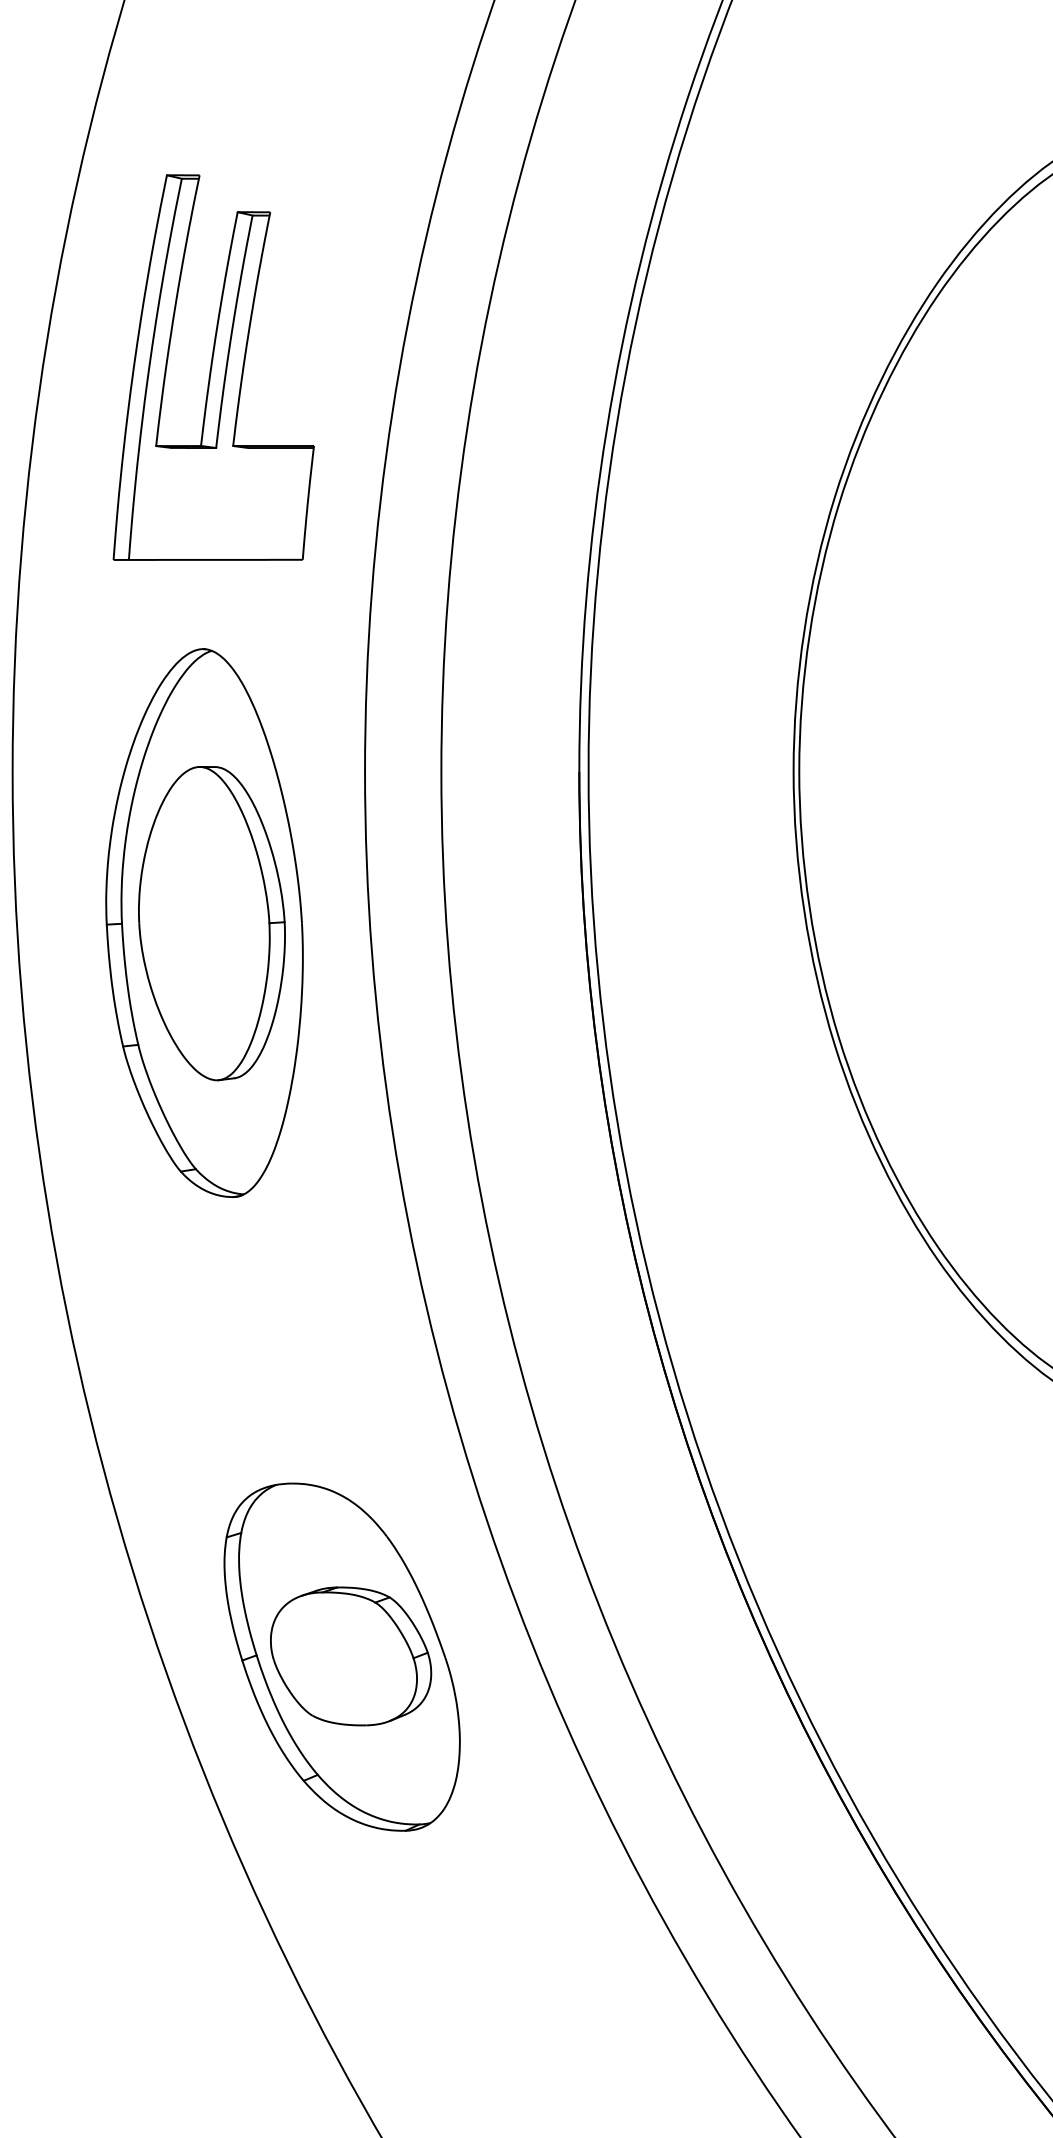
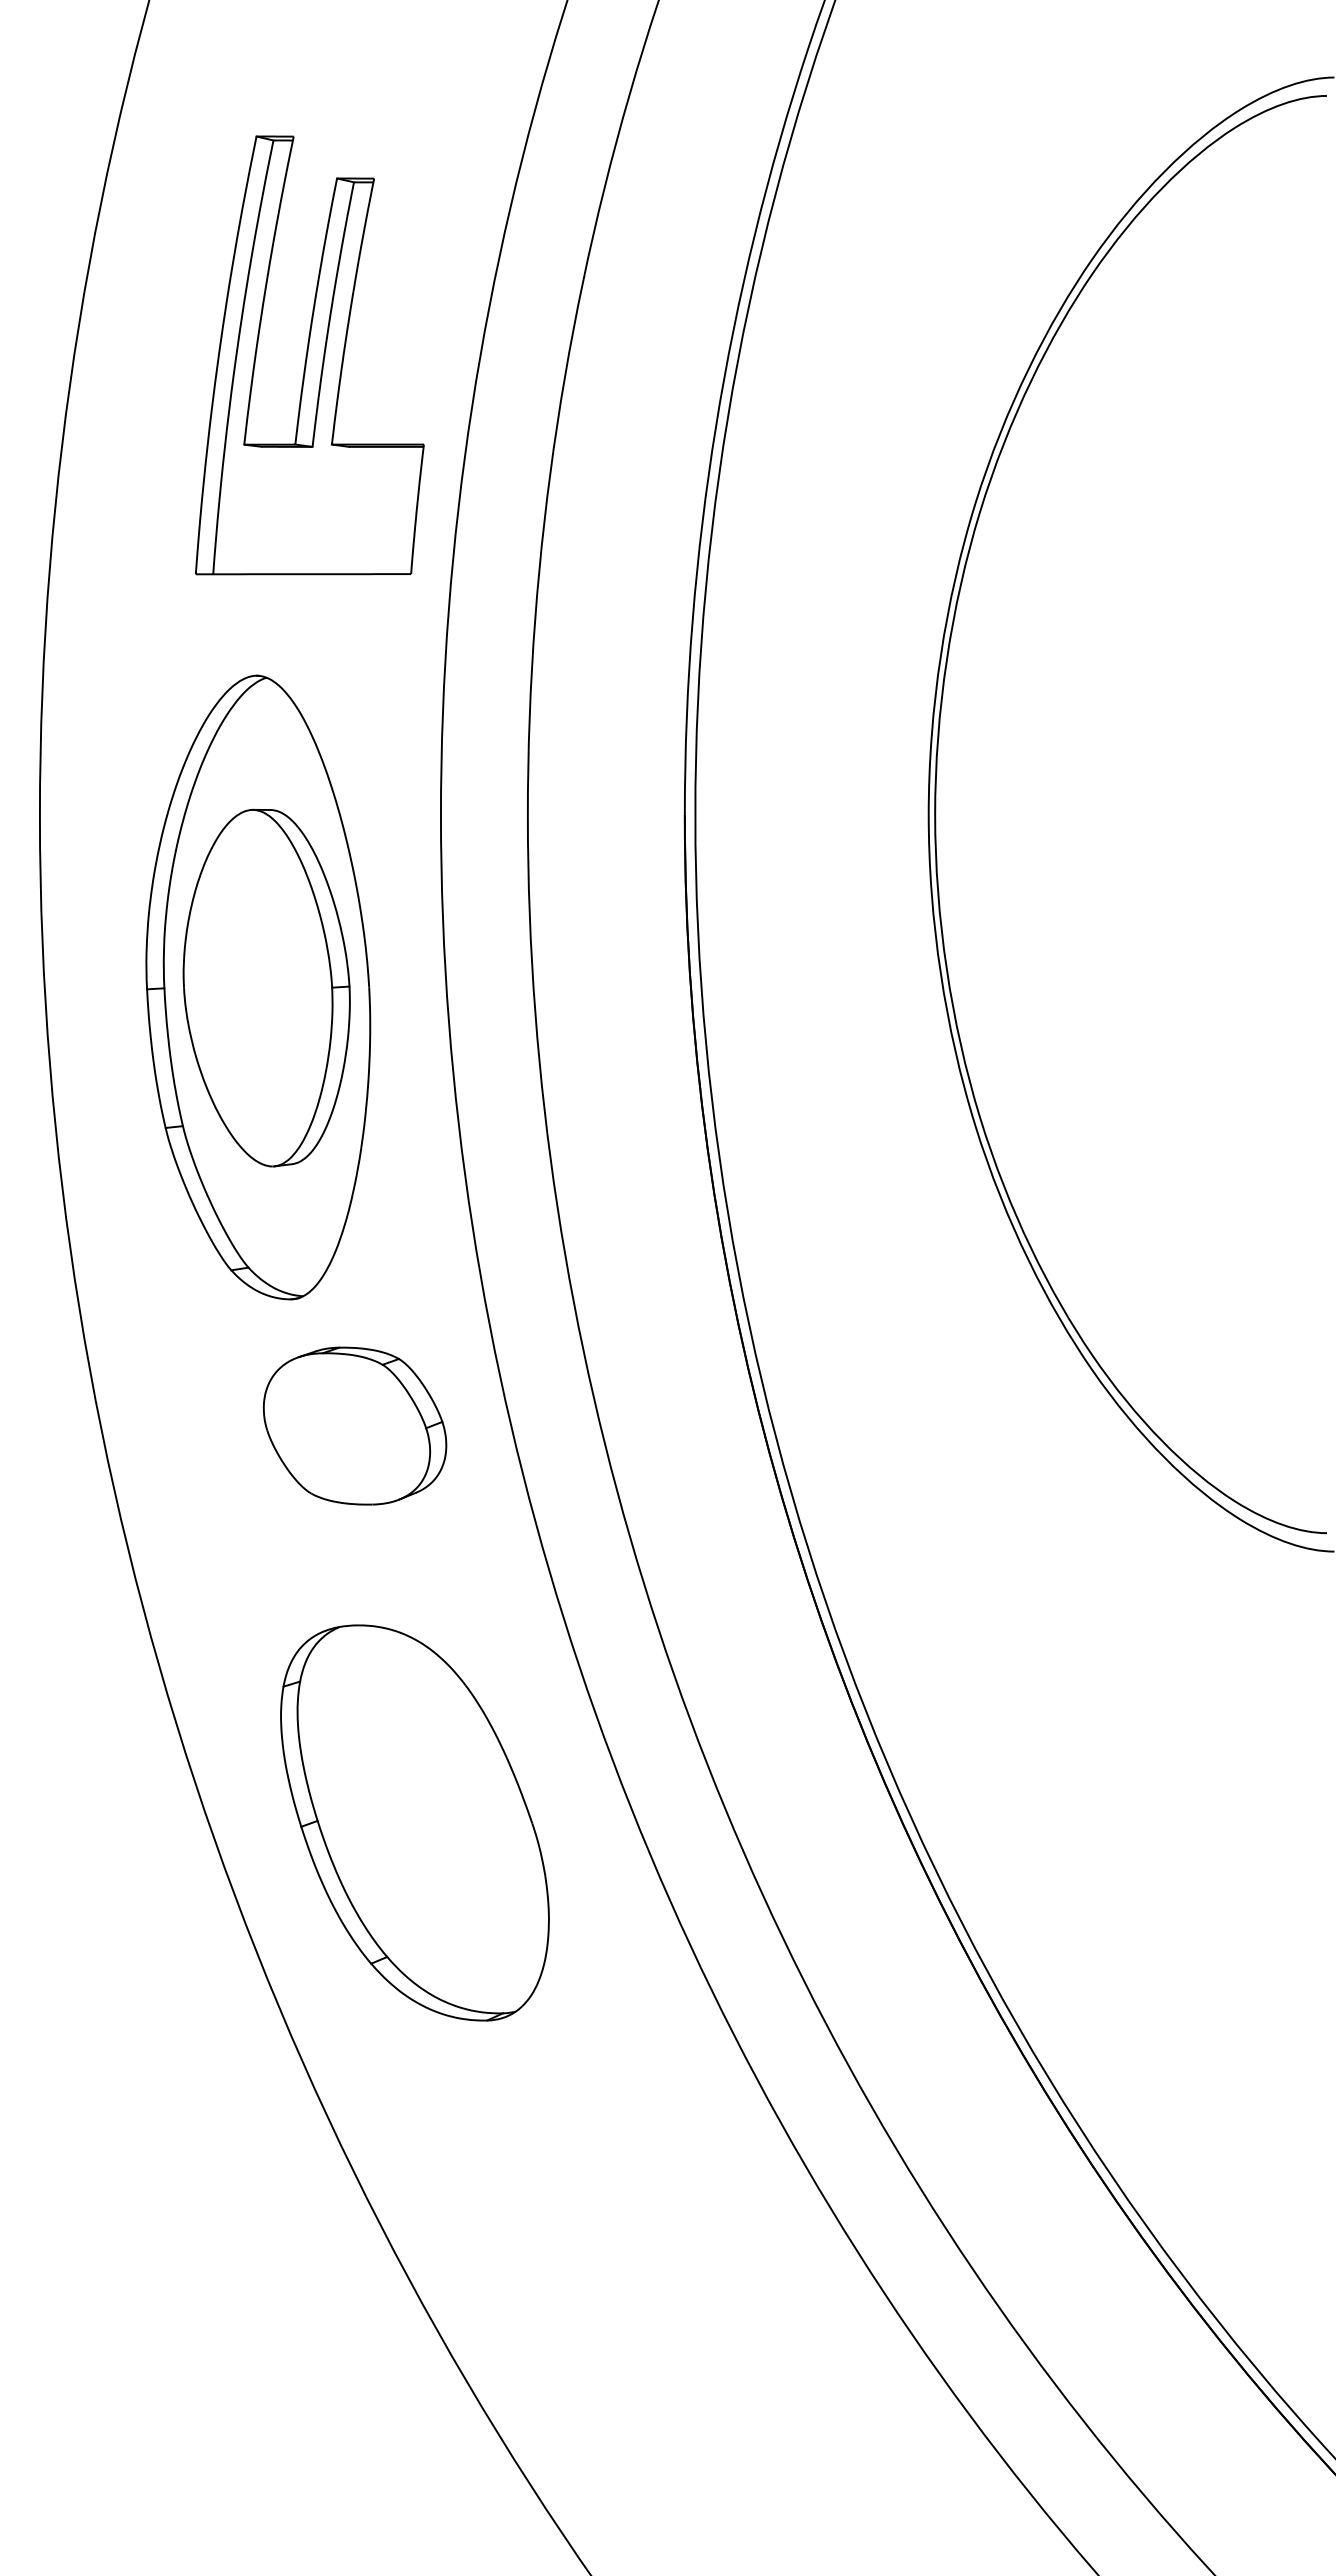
part: (213, 367) -> (309, 355), moved
part: (351, 1655) -> (355, 1425), moved

